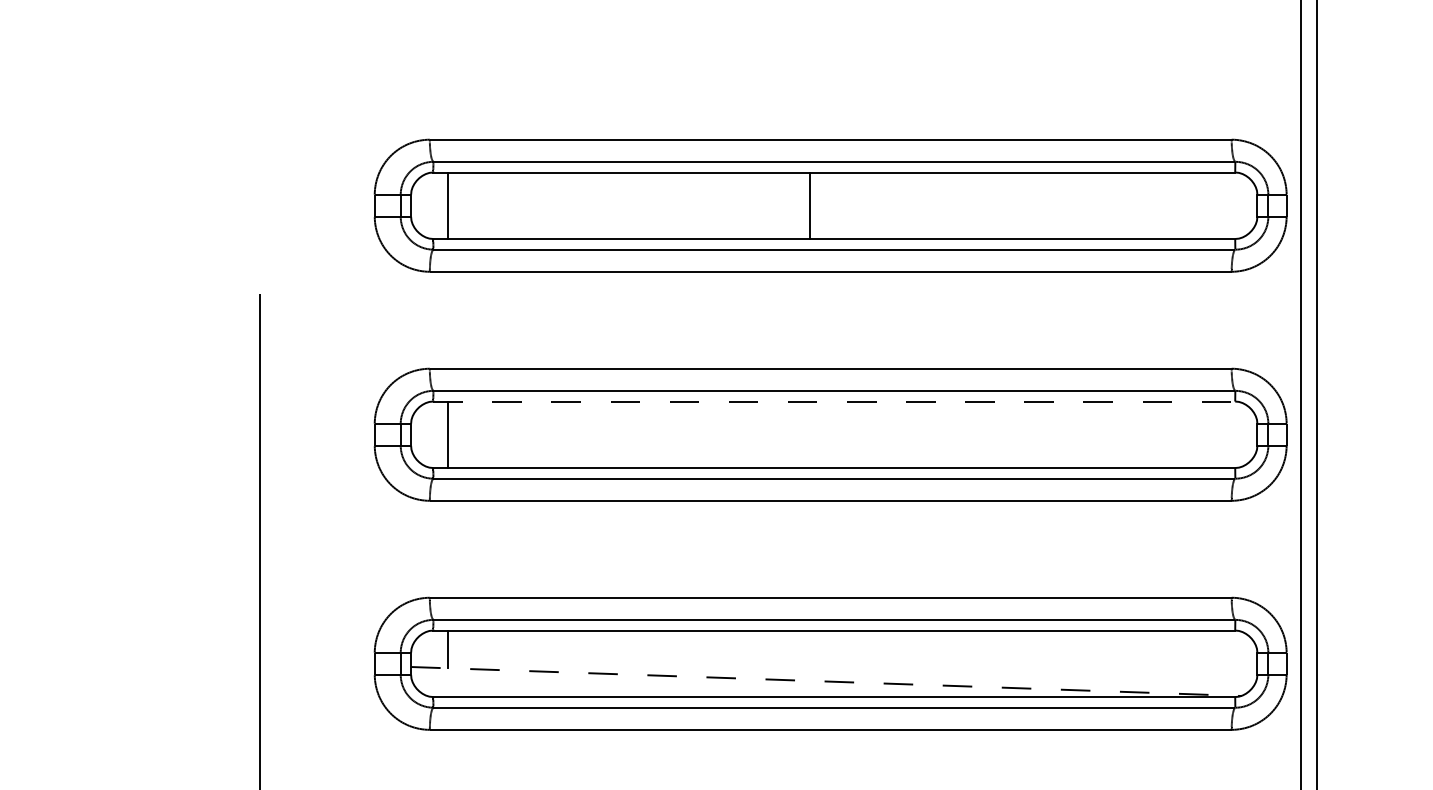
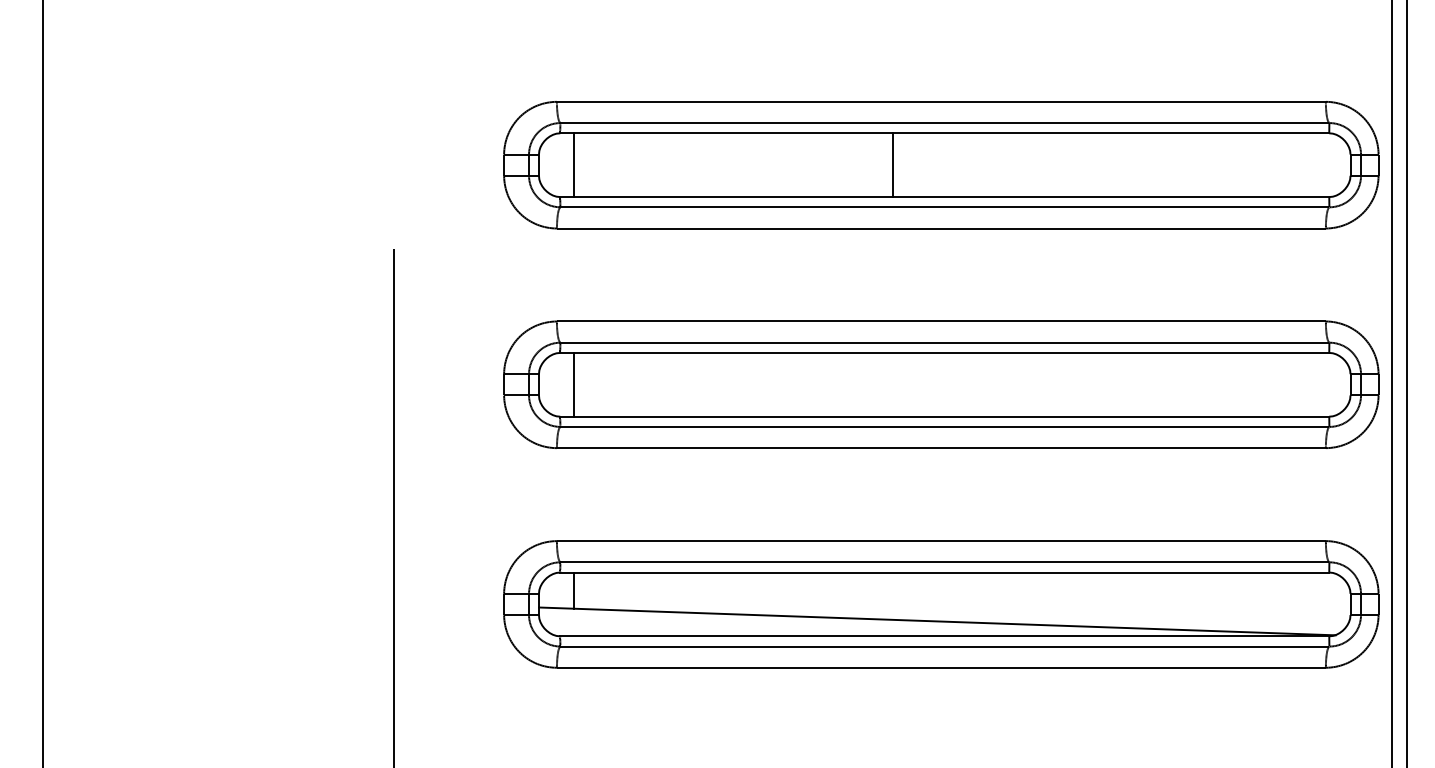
line: (810, 206) -> (893, 165), moved
line: (833, 401) -> (944, 352), dashed -> solid
line: (826, 681) -> (937, 621), dashed -> solid

